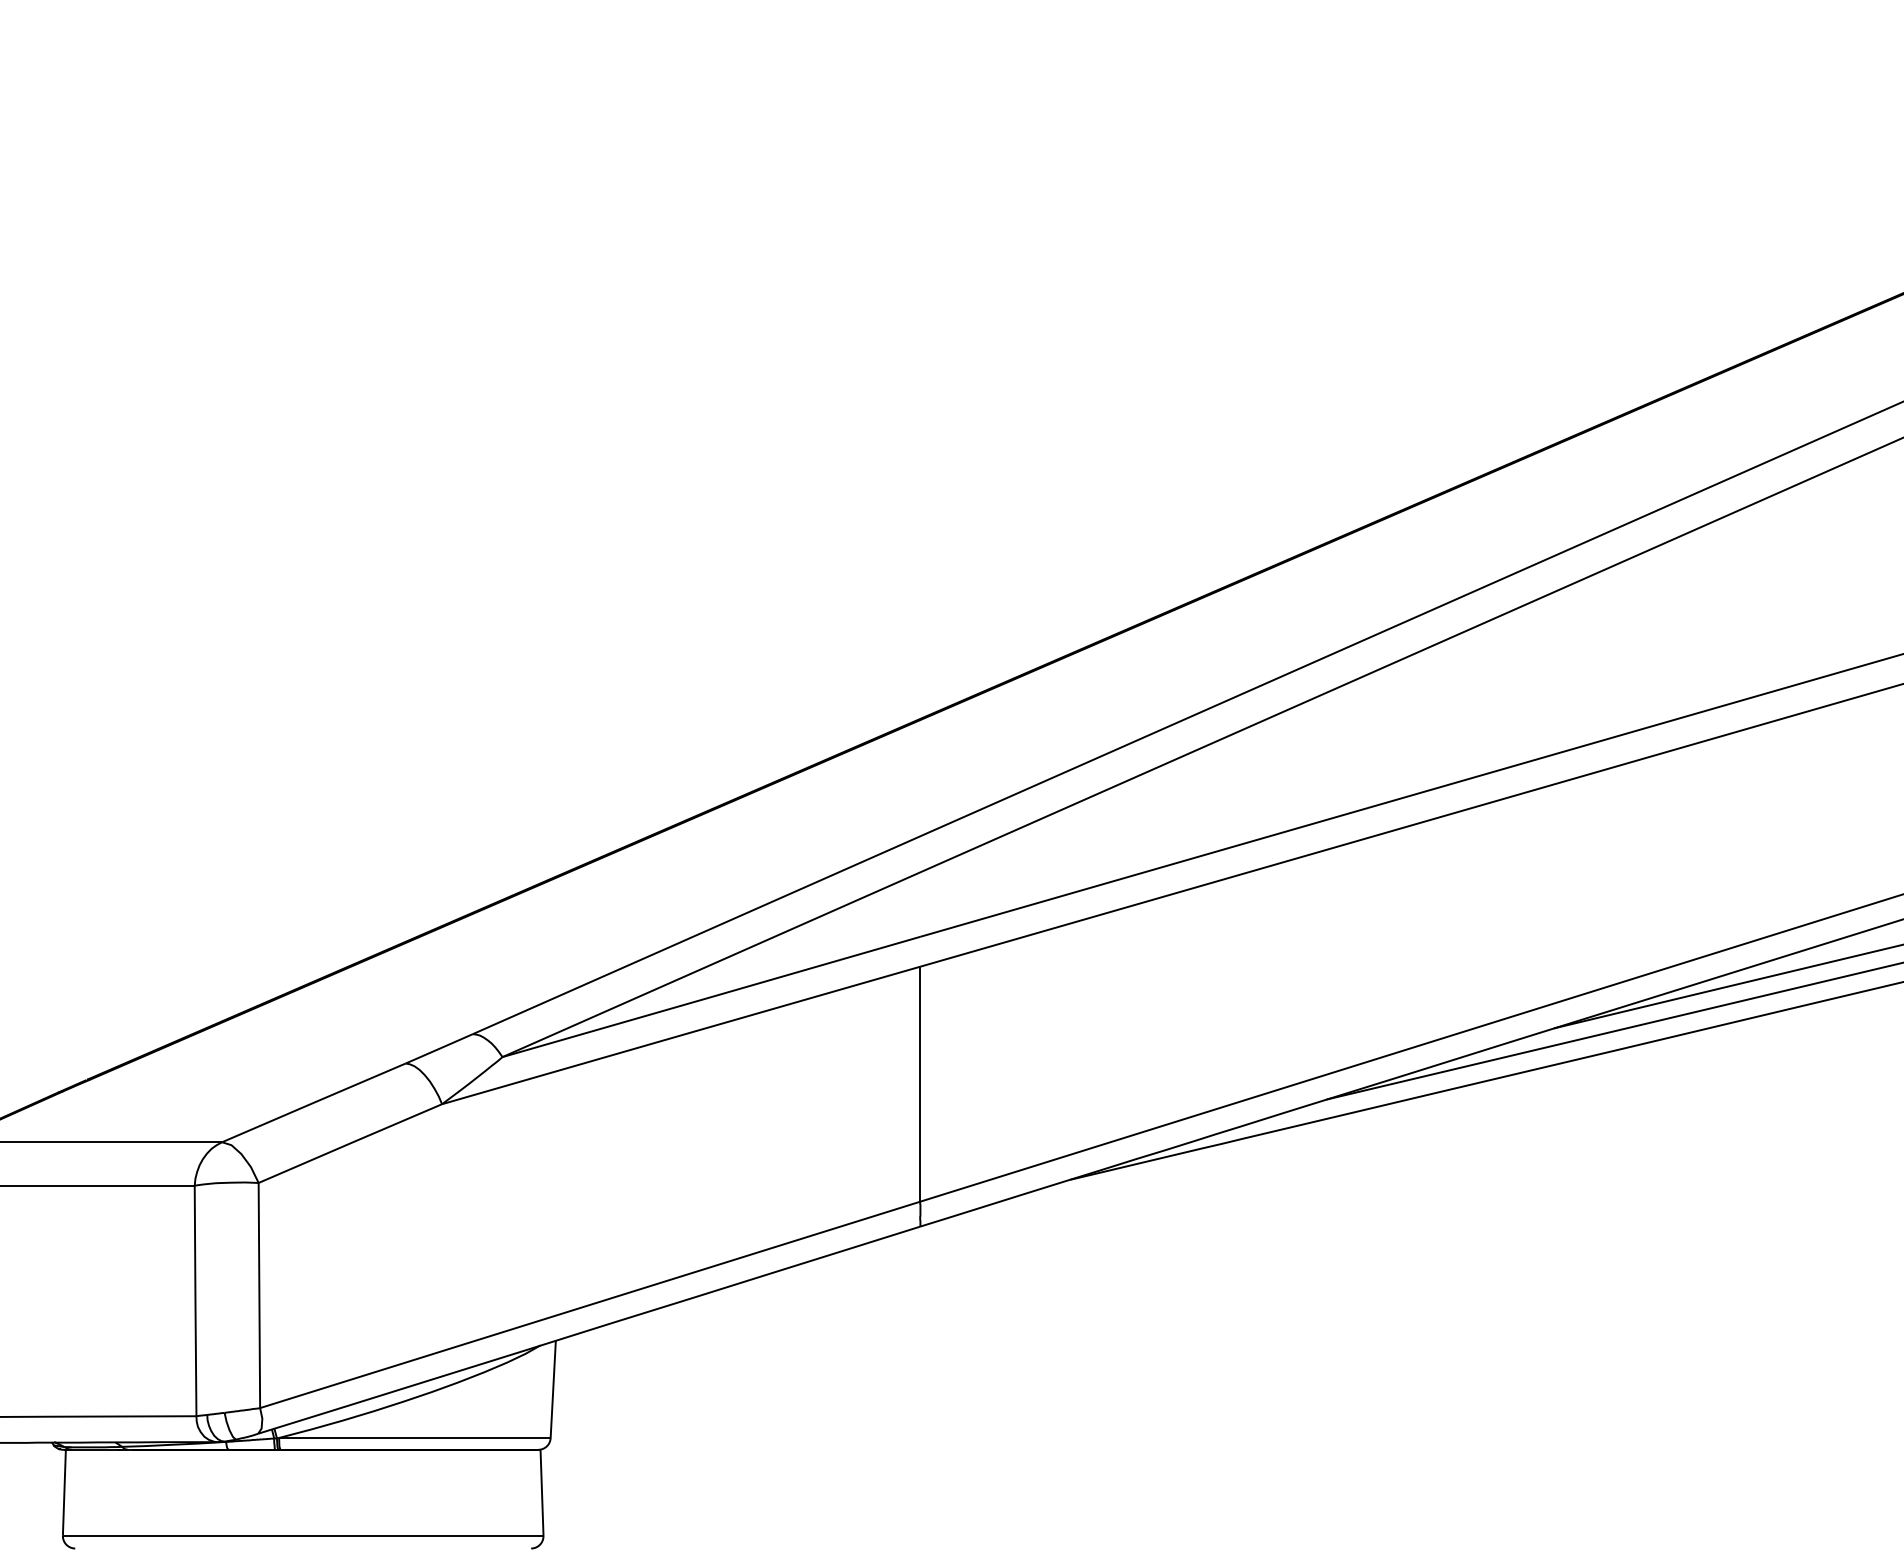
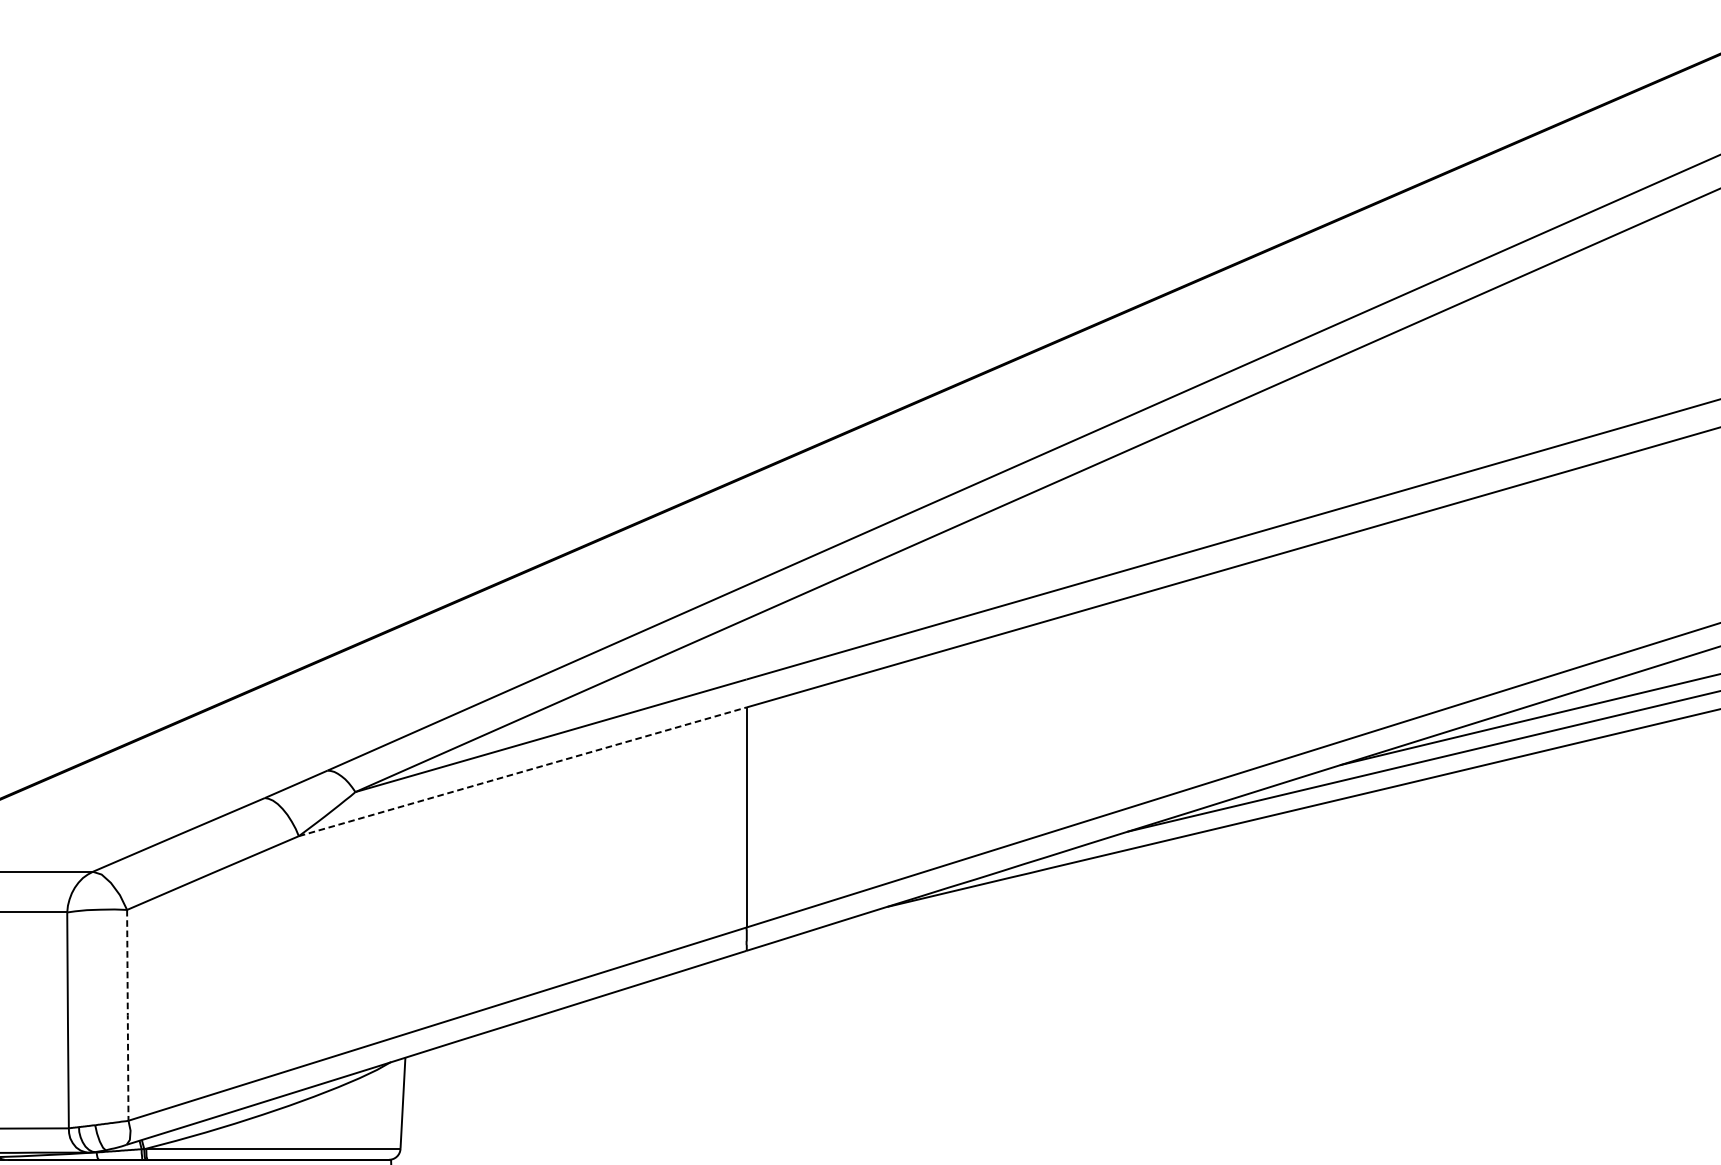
line: (681, 1035) -> (523, 771), solid -> dashed
line: (259, 1295) -> (127, 1015), solid -> dashed

